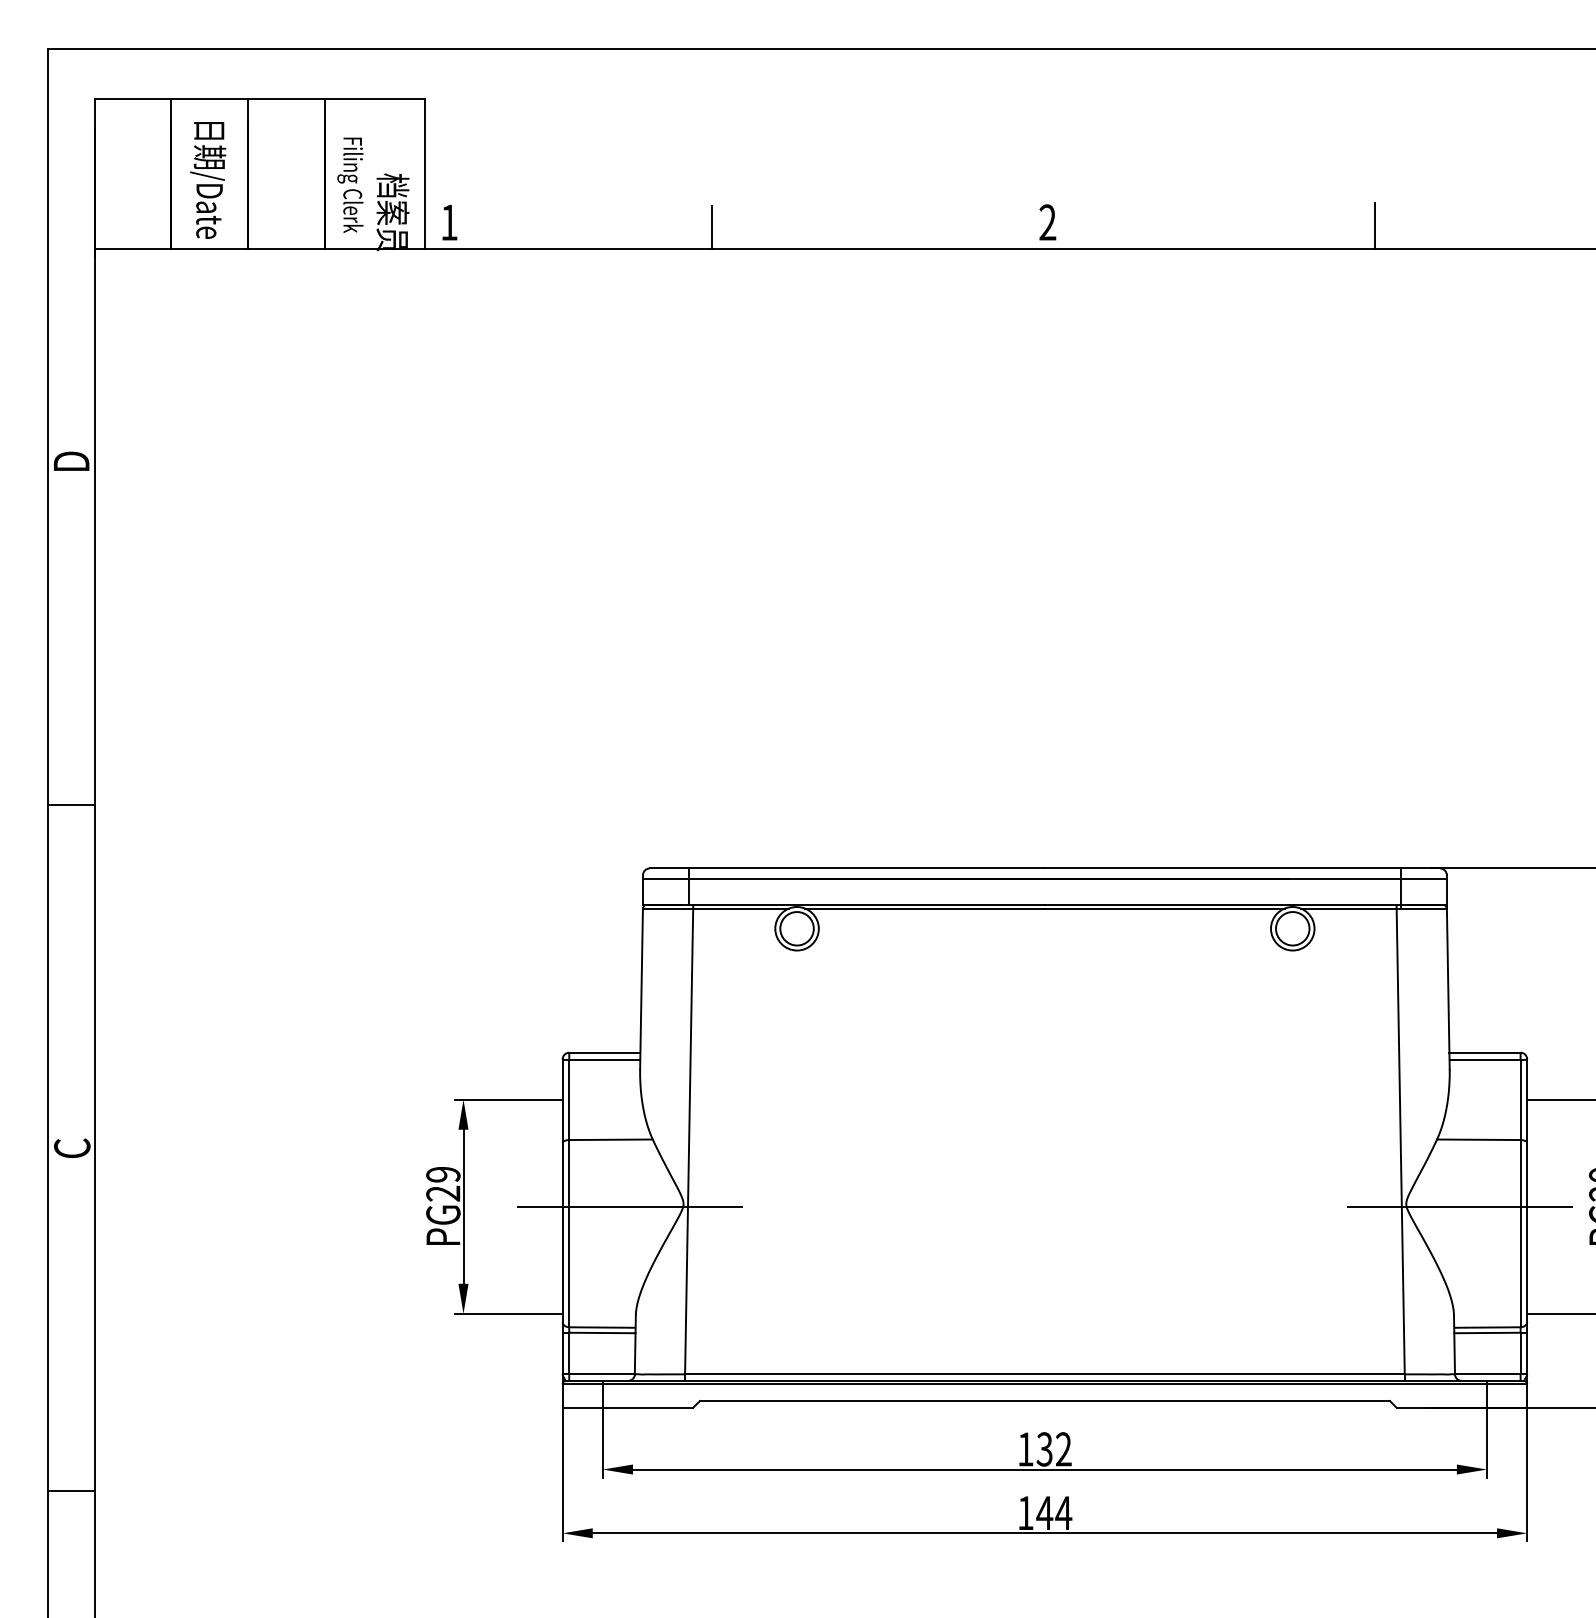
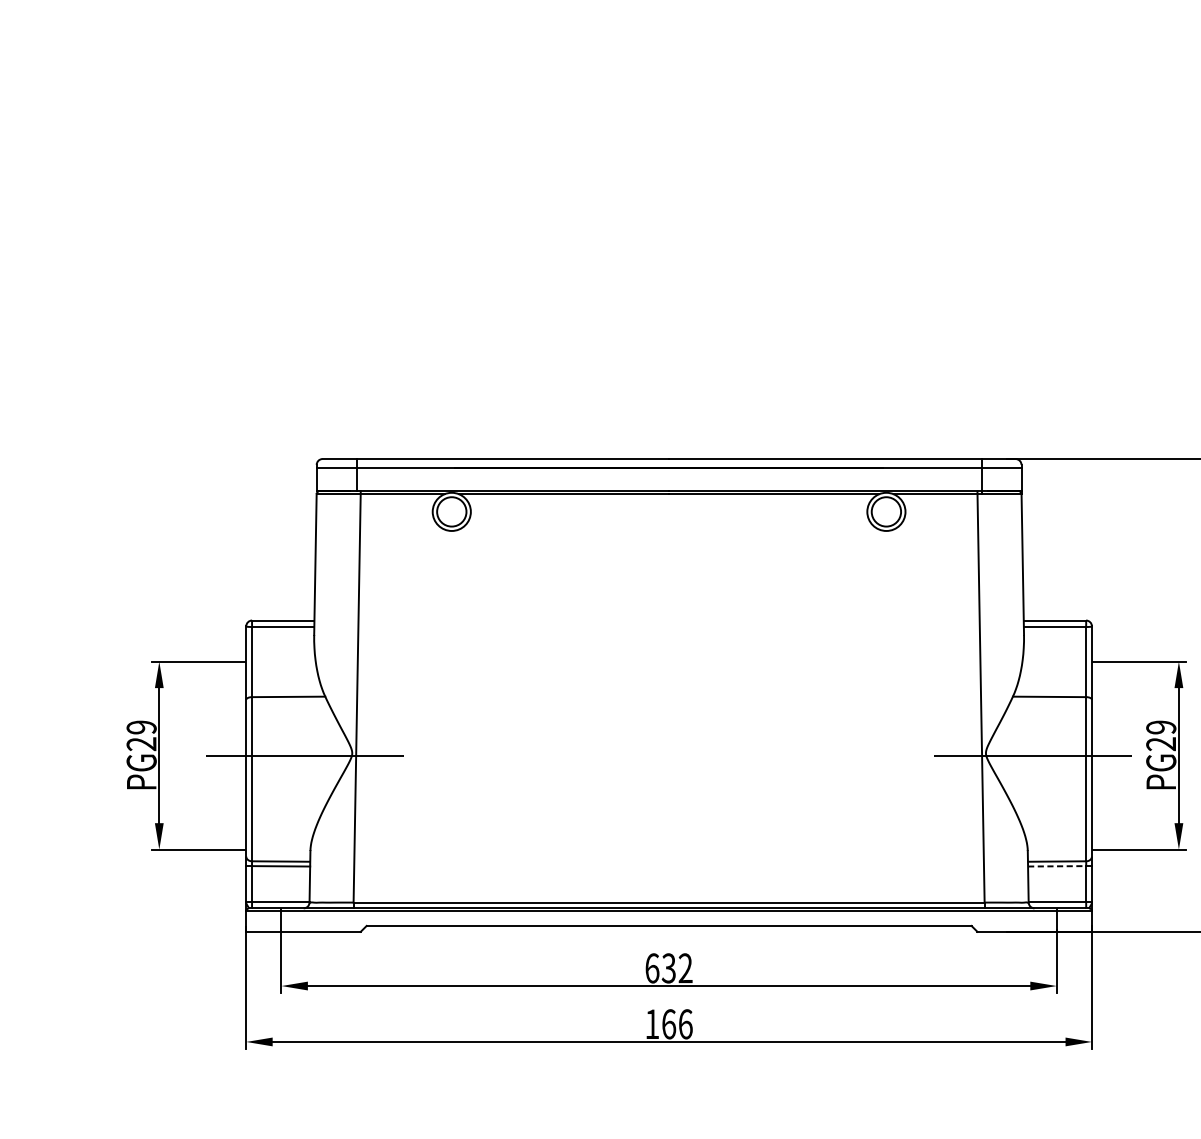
line: (1487, 1332) -> (1057, 865), solid -> dashed
text: (1025, 1449) -> (652, 968), 132 -> 632
text: (1054, 1512) -> (677, 1023), 144 -> 166

